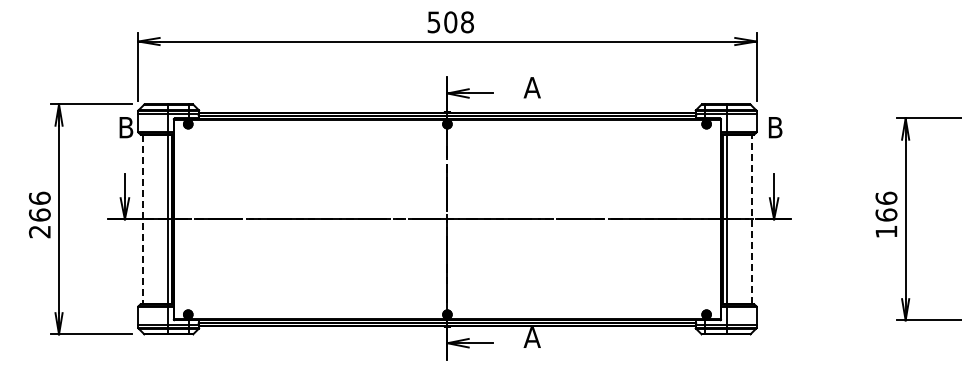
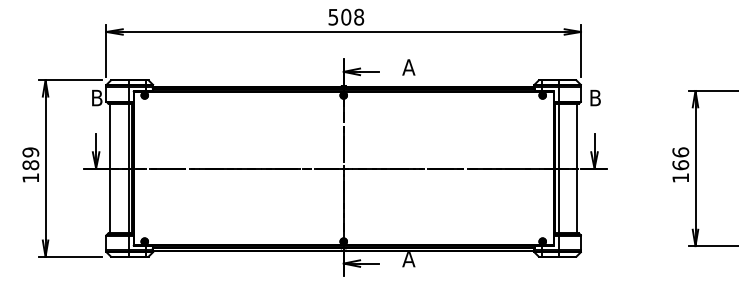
text: (39, 214) -> (30, 164), 266 -> 189
line: (143, 219) -> (110, 168), dashed -> solid
line: (751, 219) -> (577, 168), dashed -> solid

